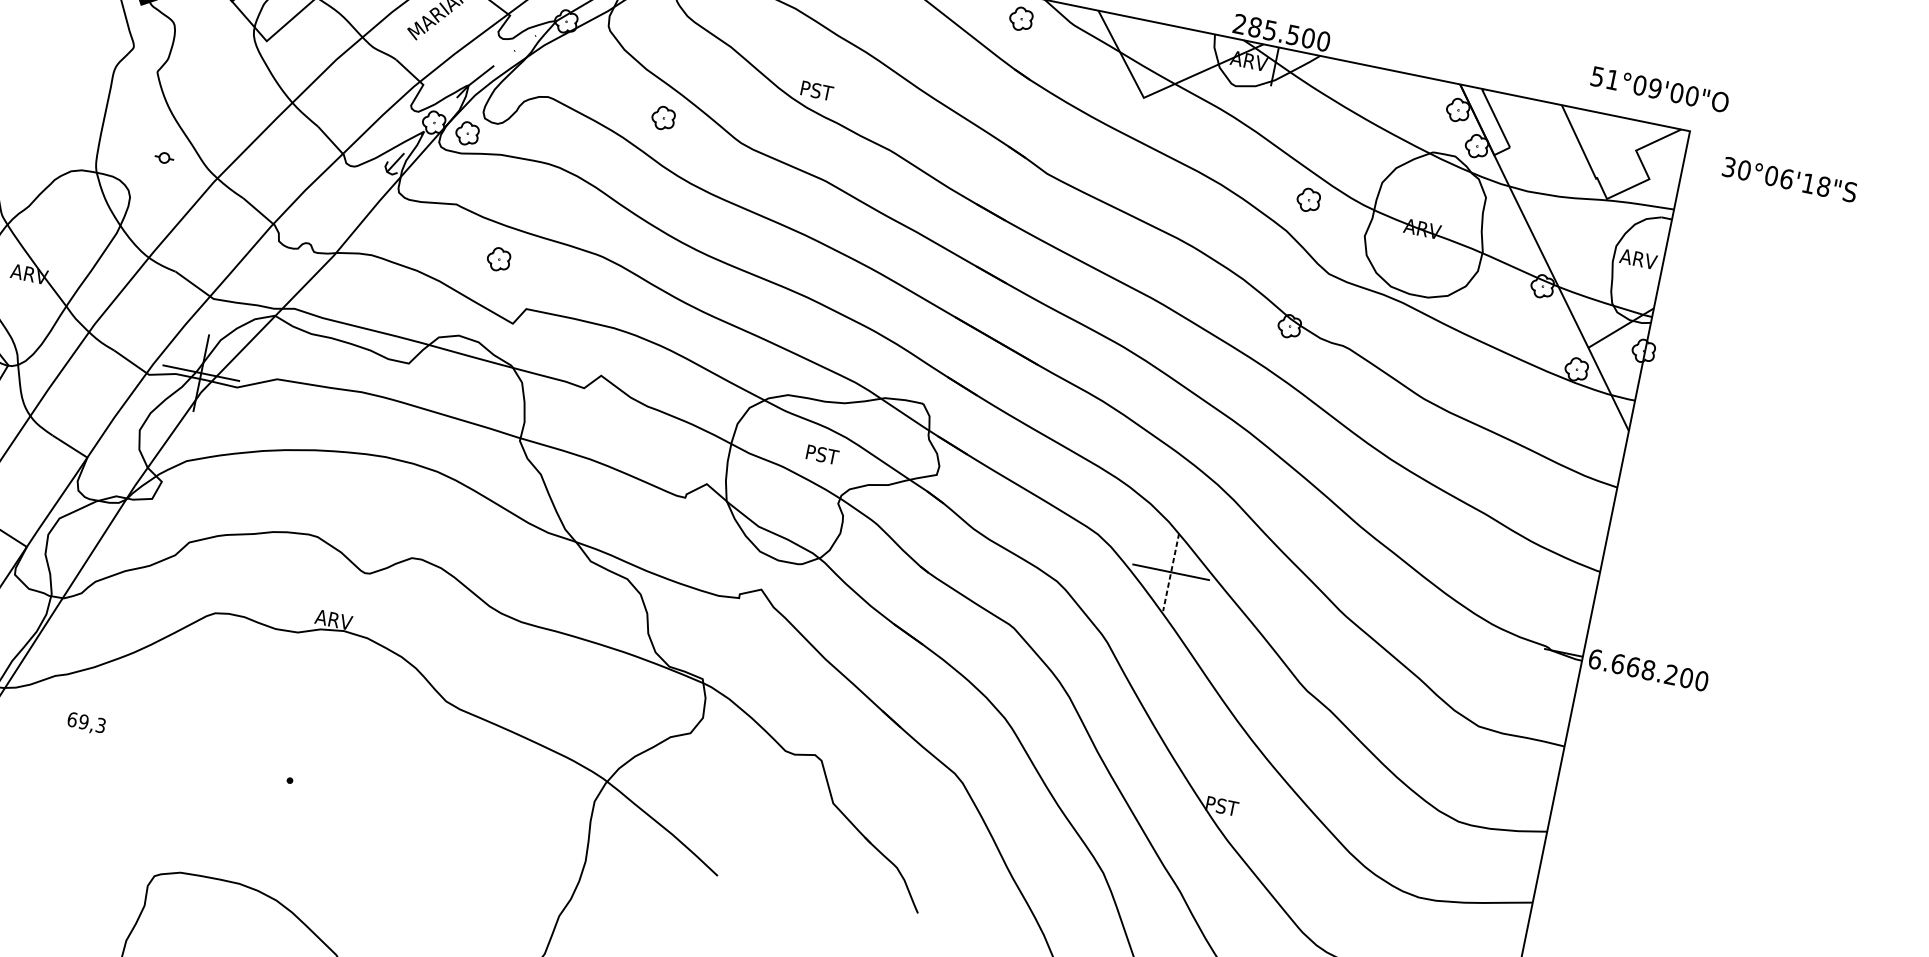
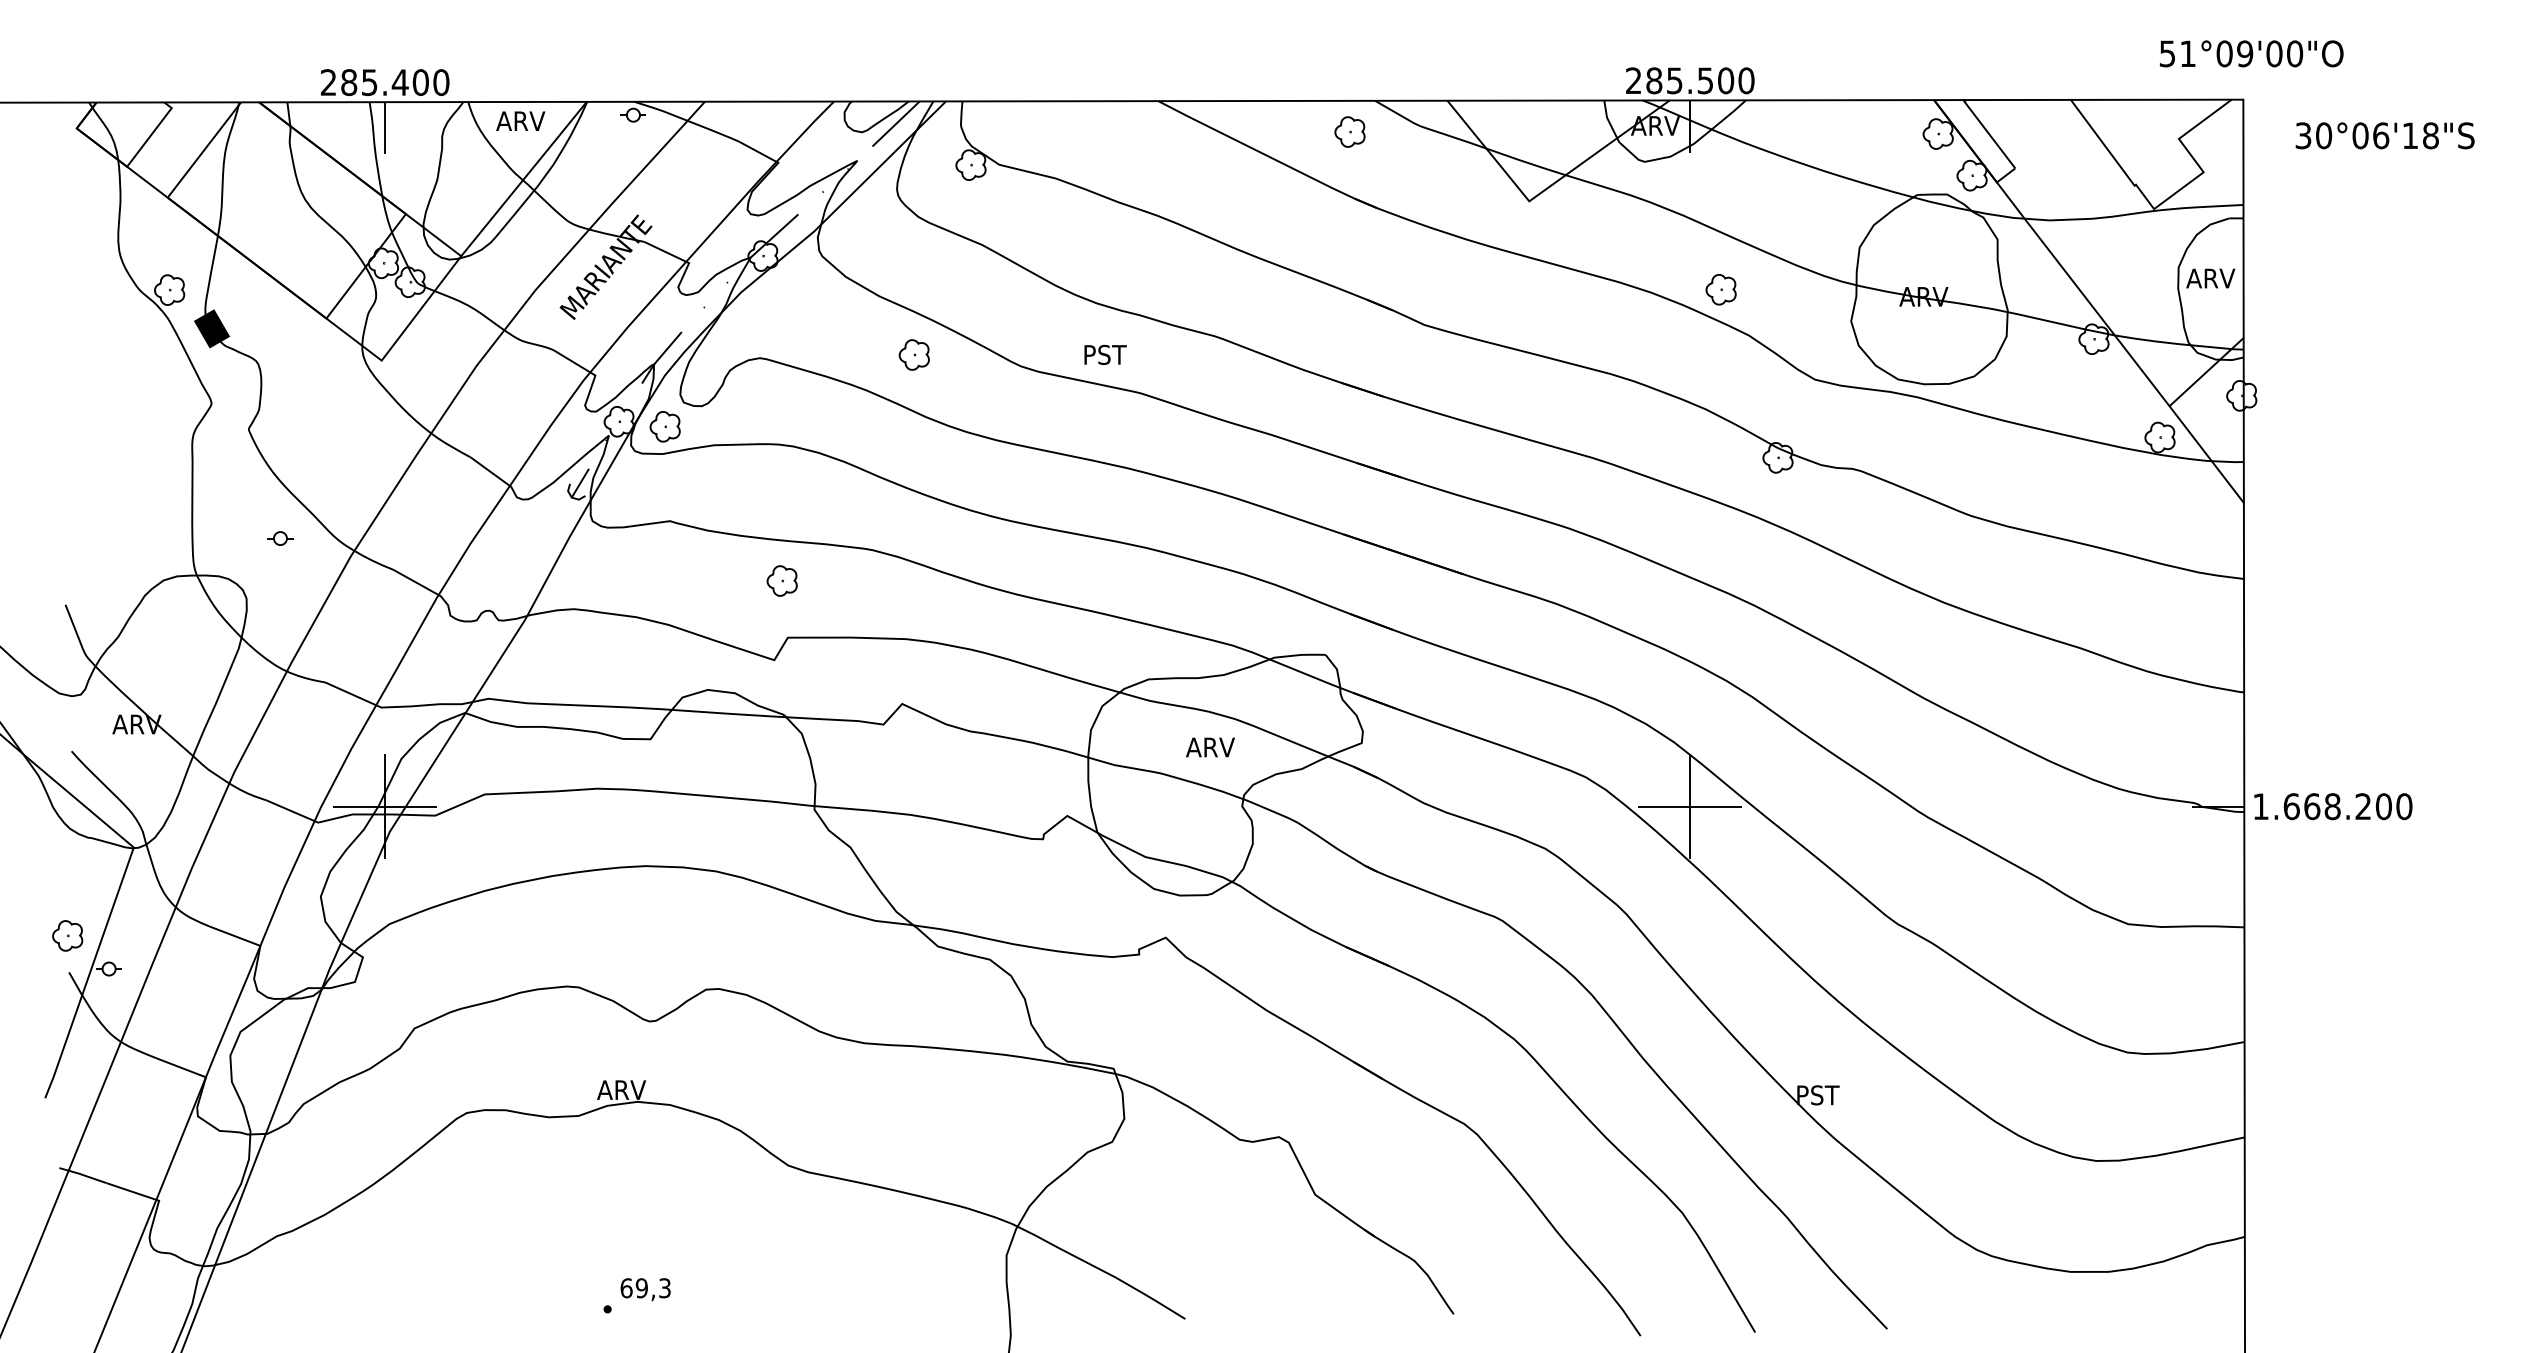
text: (1660, 89) -> (2251, 53), moved
text: (817, 90) -> (1105, 354), moved
part: (1308, 199) -> (1720, 289), moved
part: (498, 259) -> (781, 580), moved
text: (823, 455) -> (1210, 747), PST -> ARV
line: (1171, 572) -> (1690, 807), dashed -> solid
text: (1595, 659) -> (2261, 806), 6.668.200 -> 1.668.200
text: (86, 723) -> (645, 1289), moved

